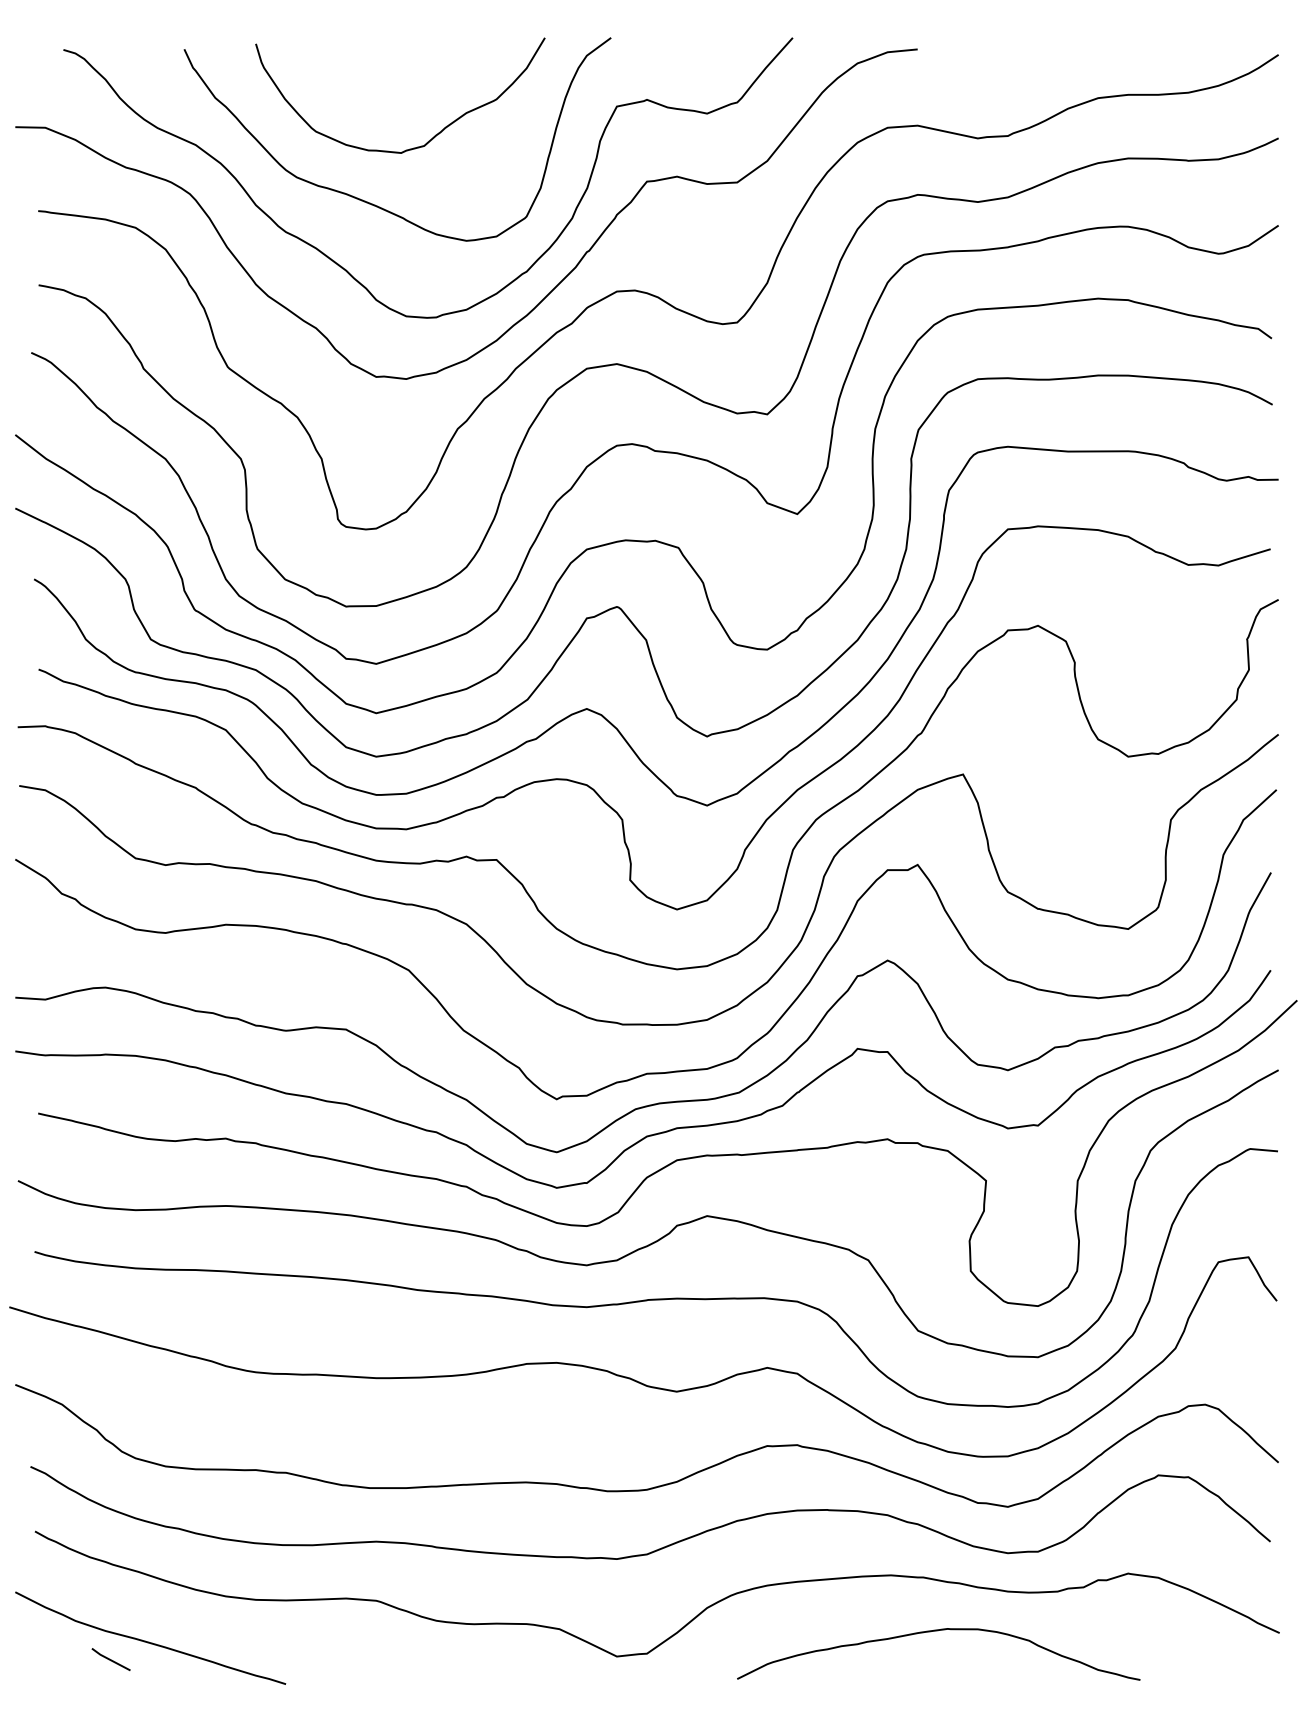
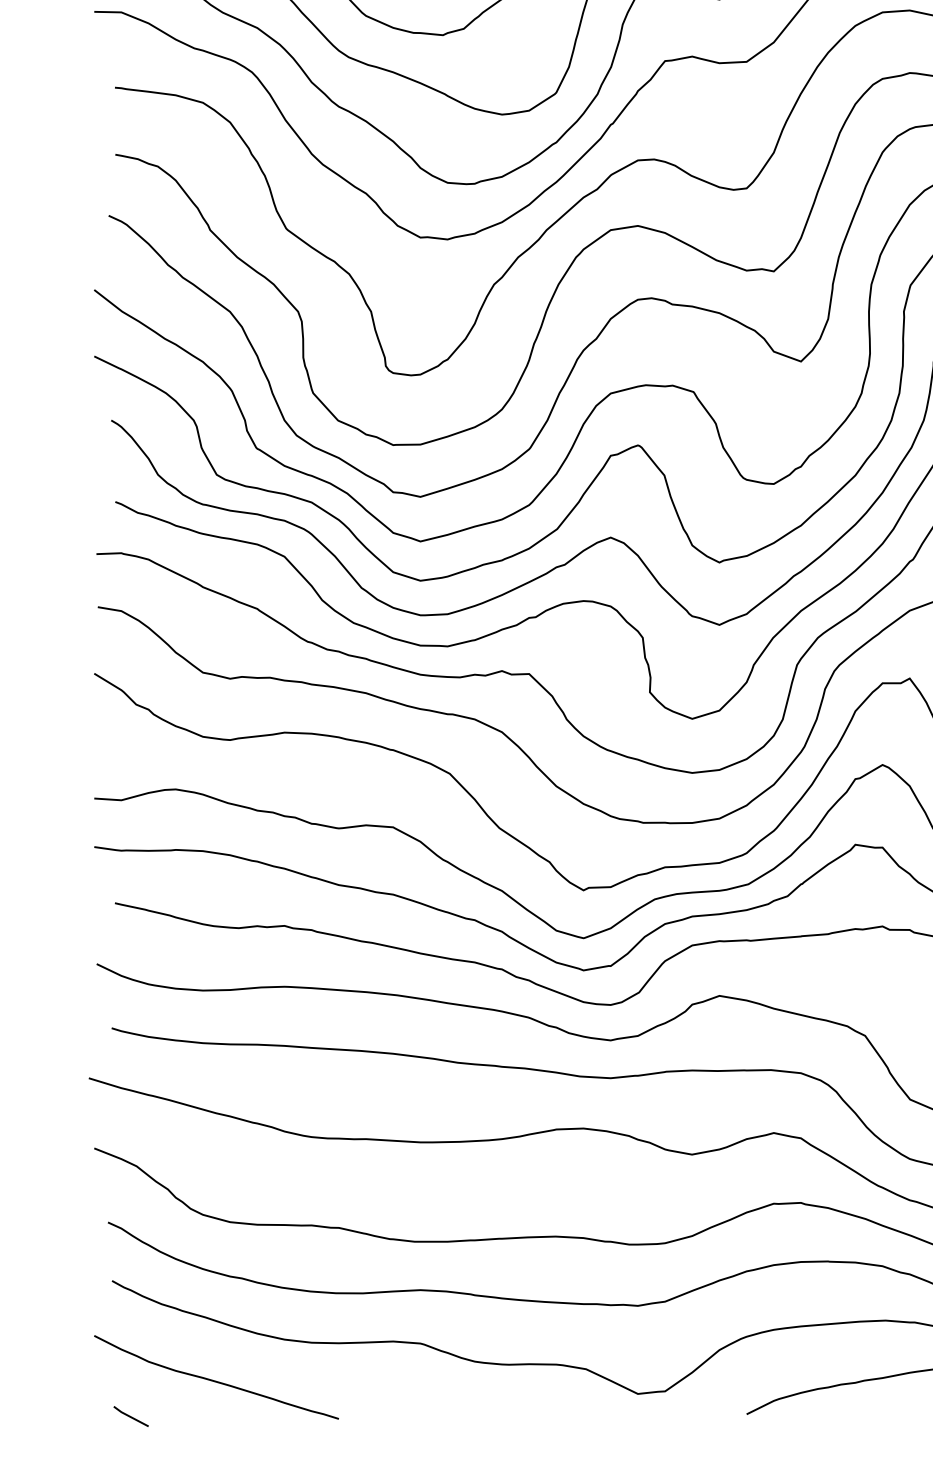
line: (110, 1659) -> (130, 1416), moved

